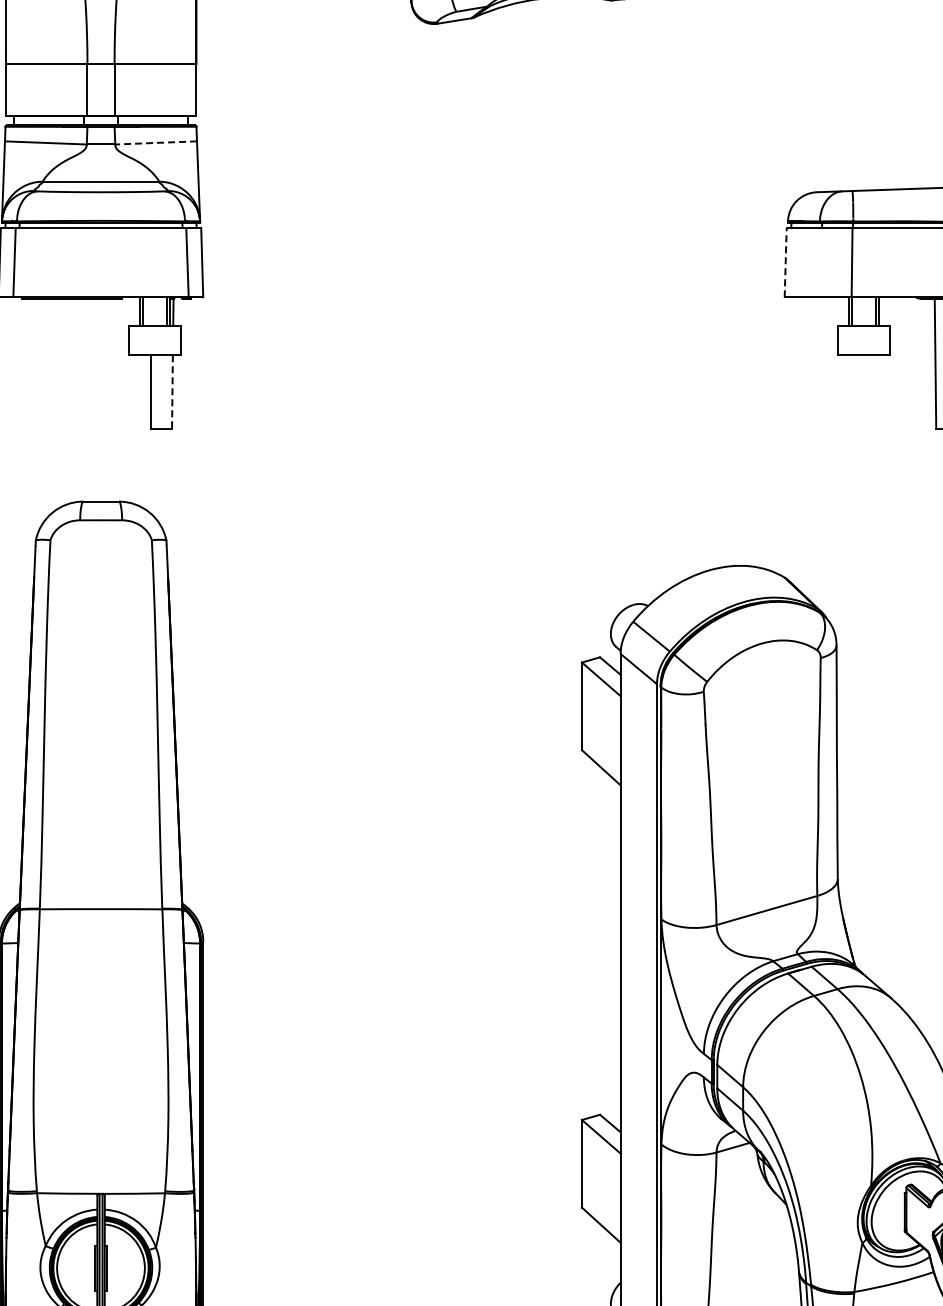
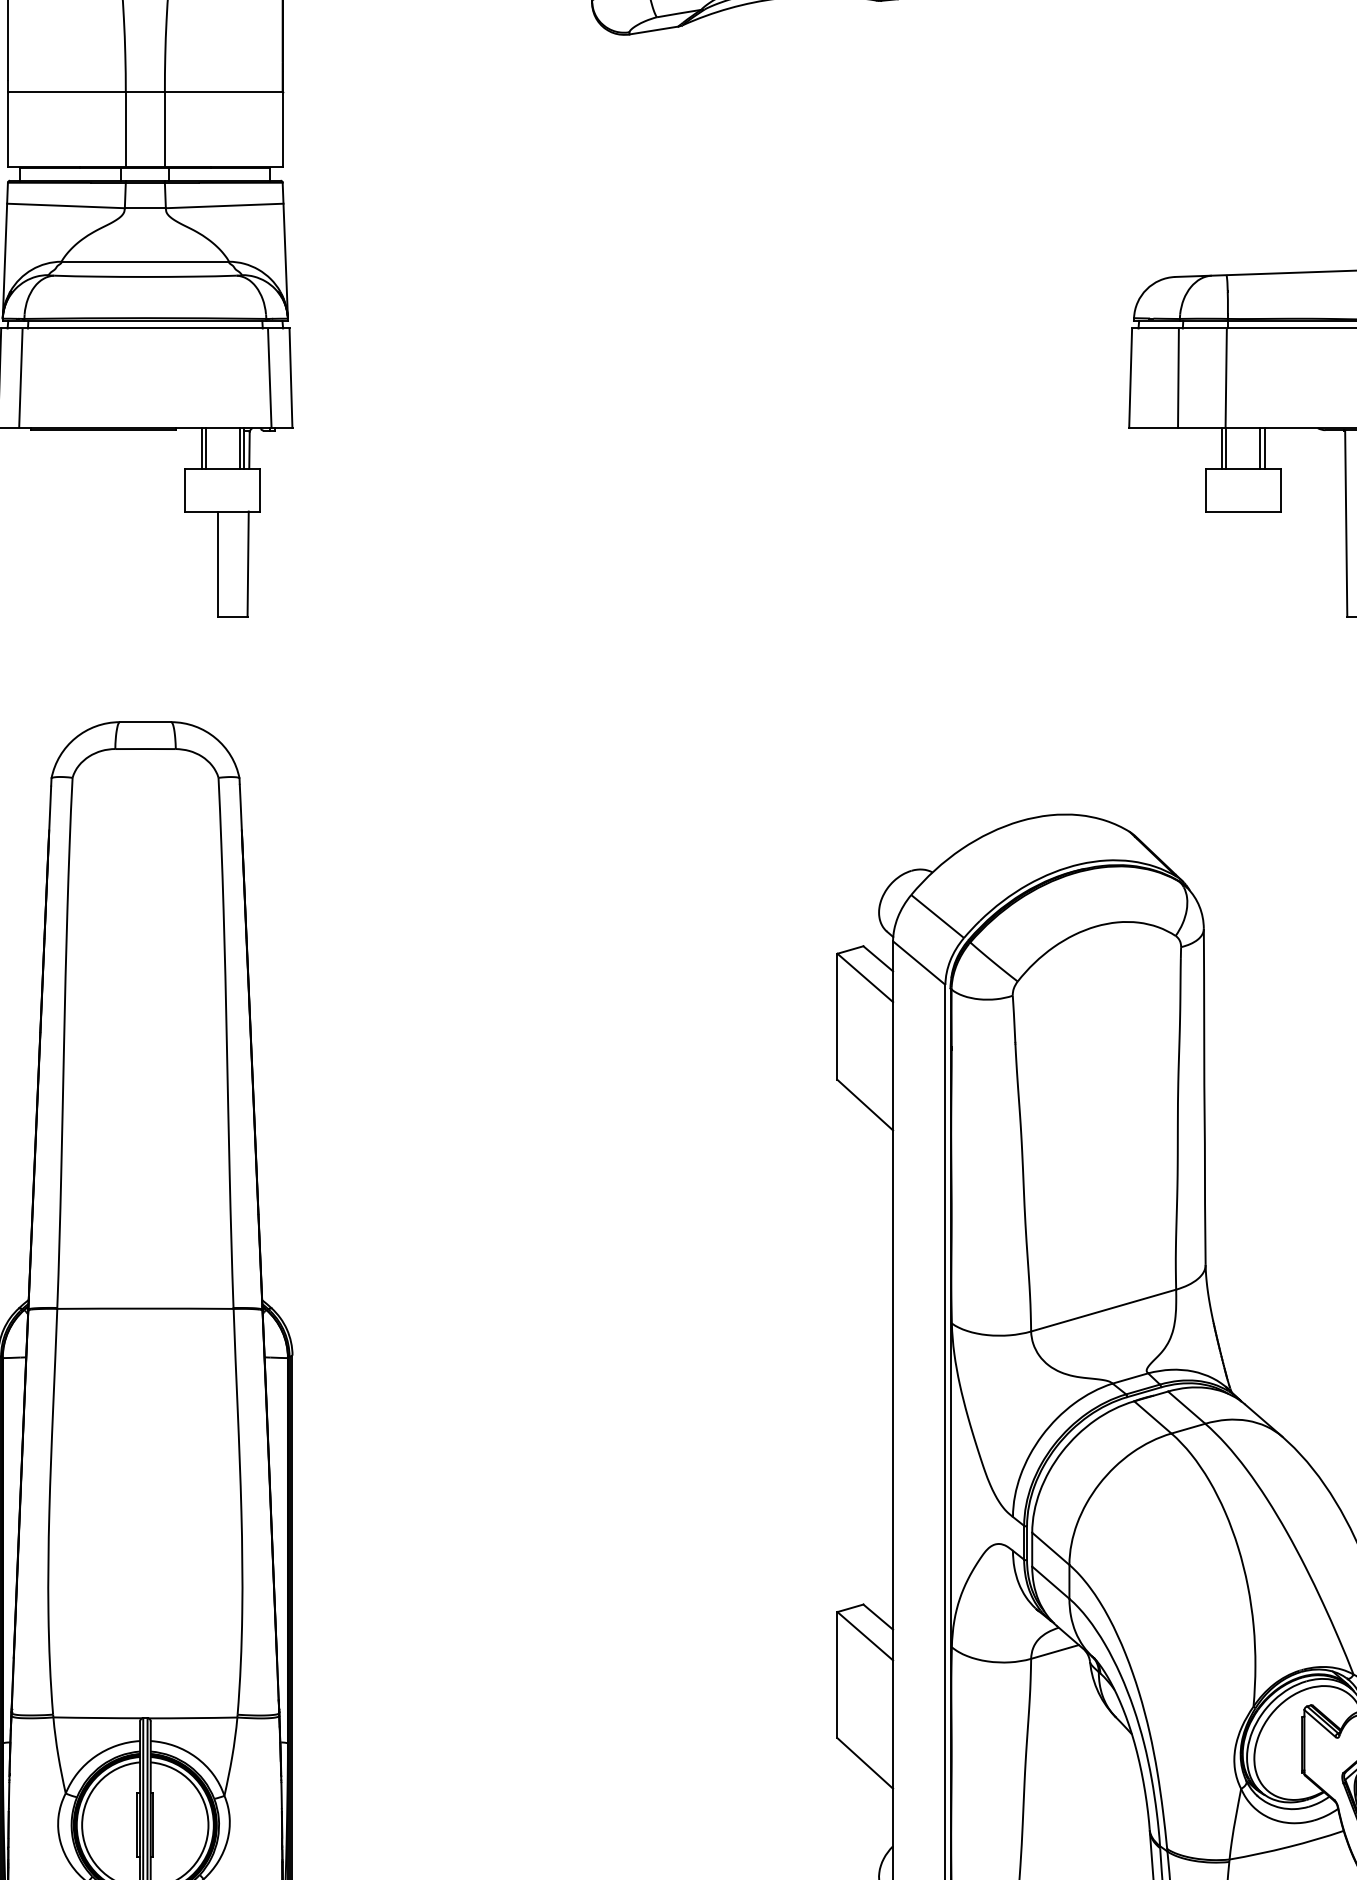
line: (156, 142) -> (225, 205), dashed -> solid
line: (785, 262) -> (1130, 378), dashed -> solid
line: (818, 262) -> (1177, 378), added
line: (172, 391) -> (248, 563), dashed -> solid

